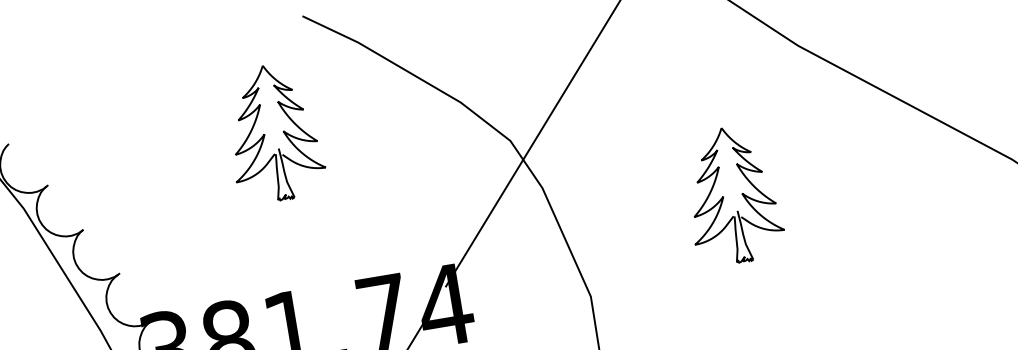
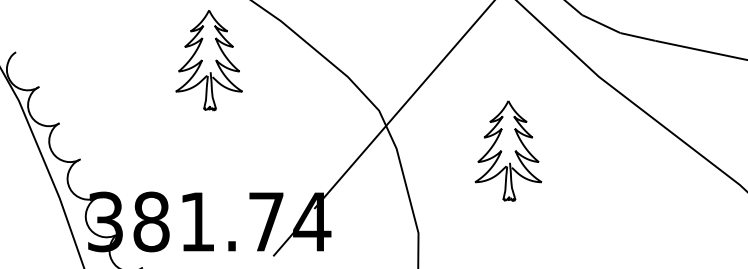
part: (273, 133) -> (208, 60), moved
part: (732, 194) -> (508, 150), moved

